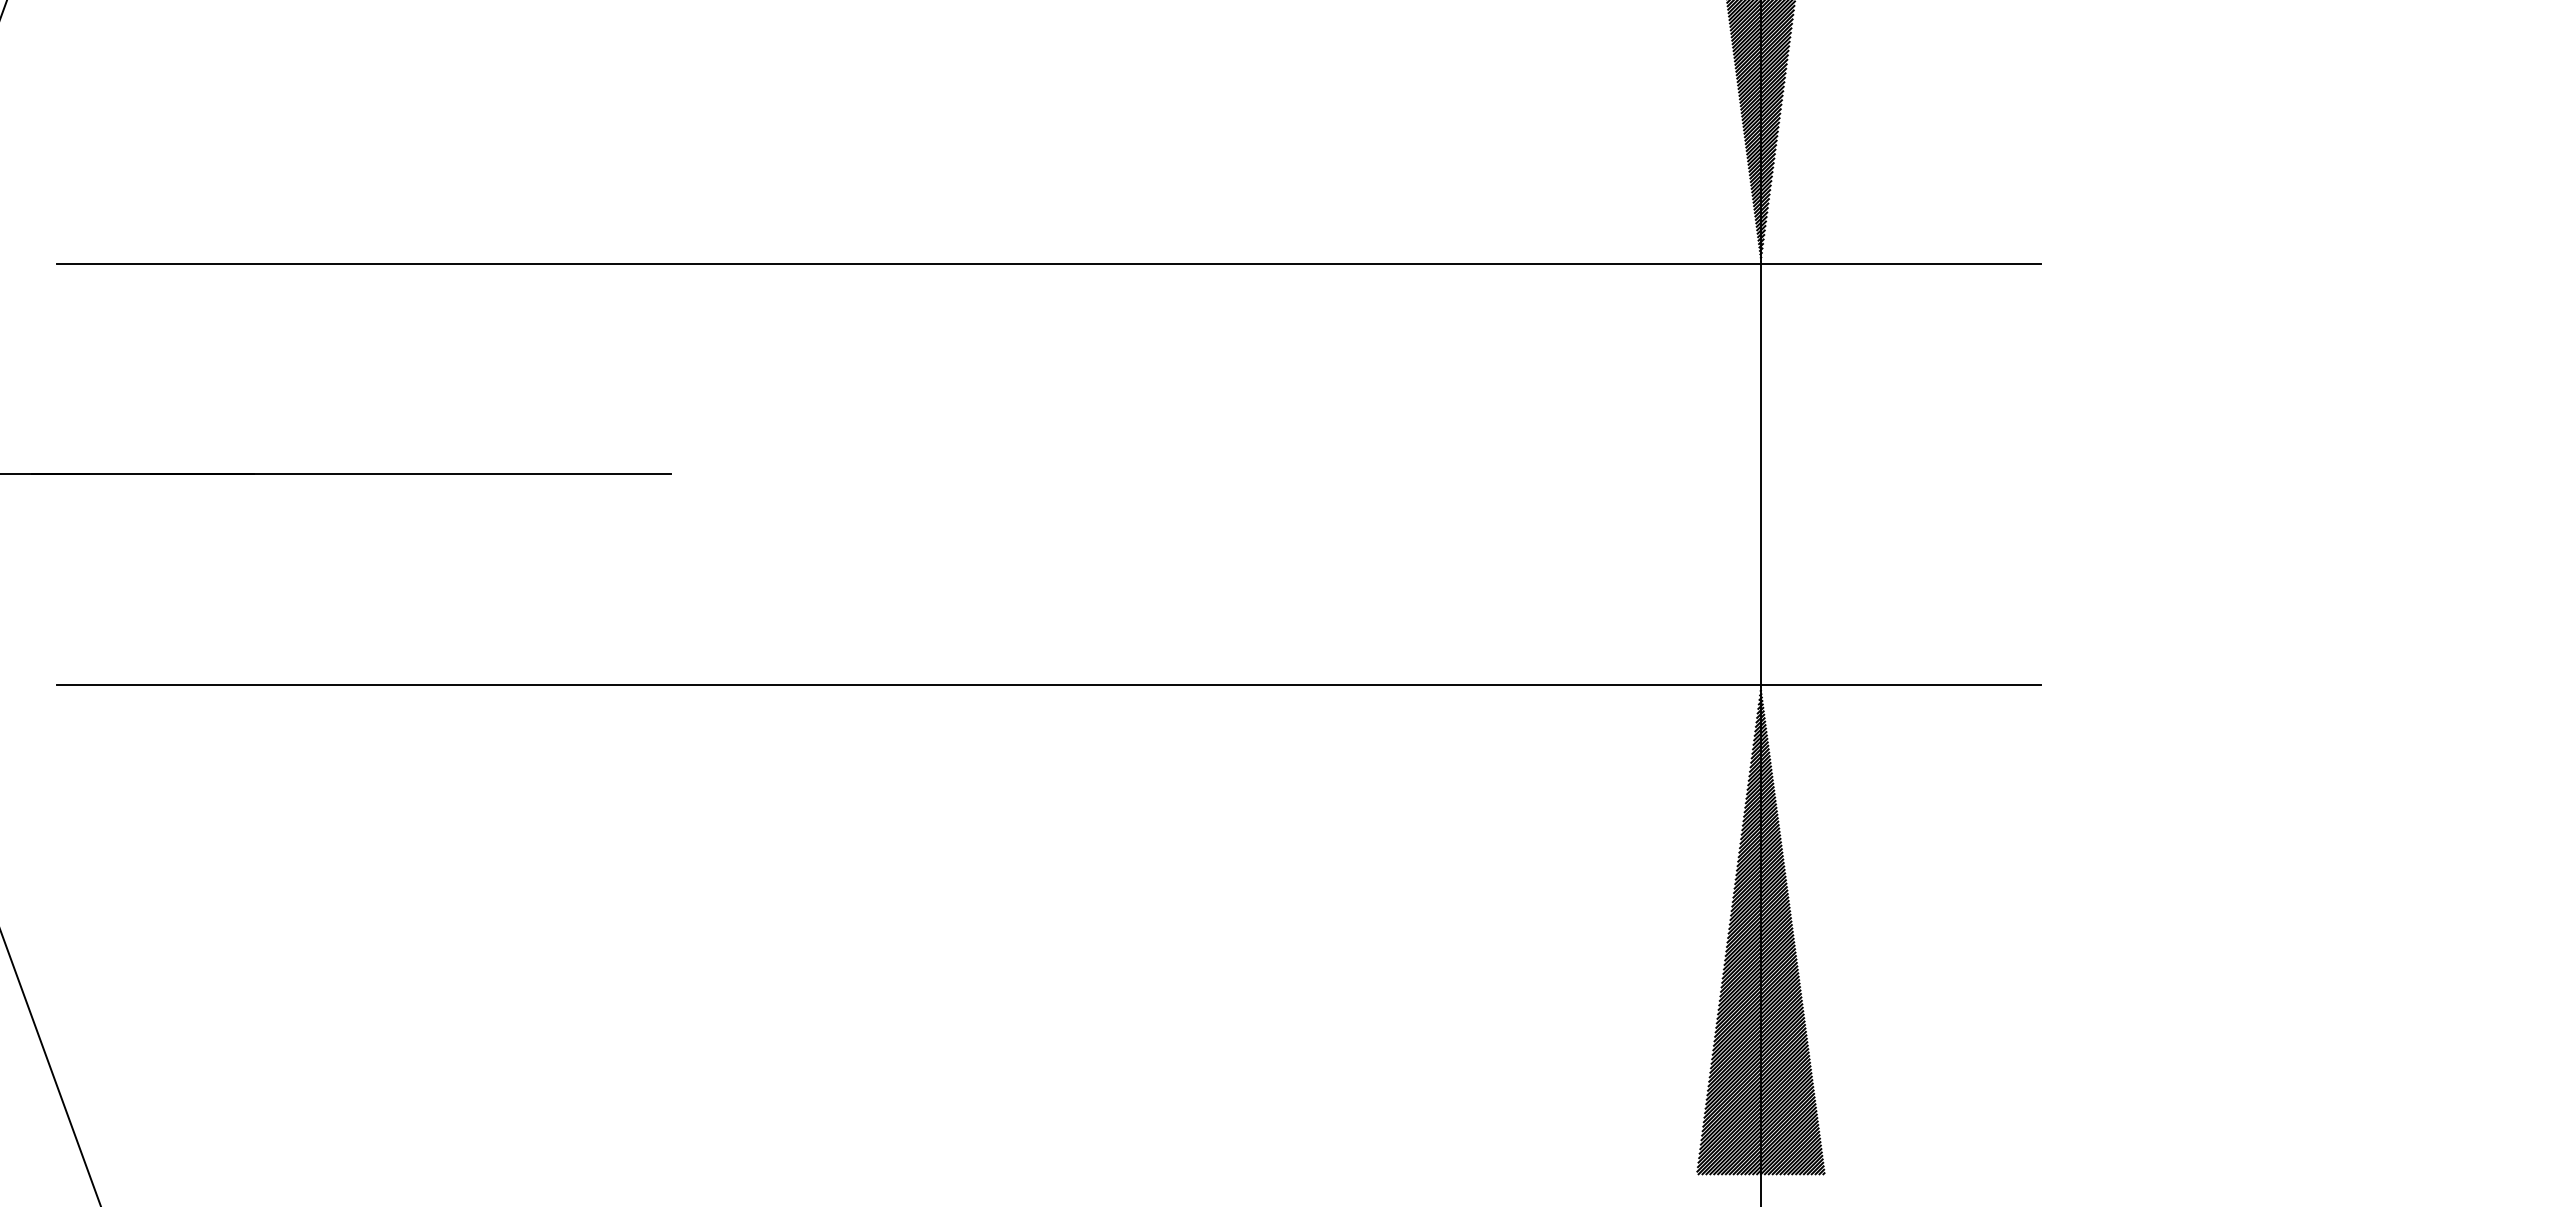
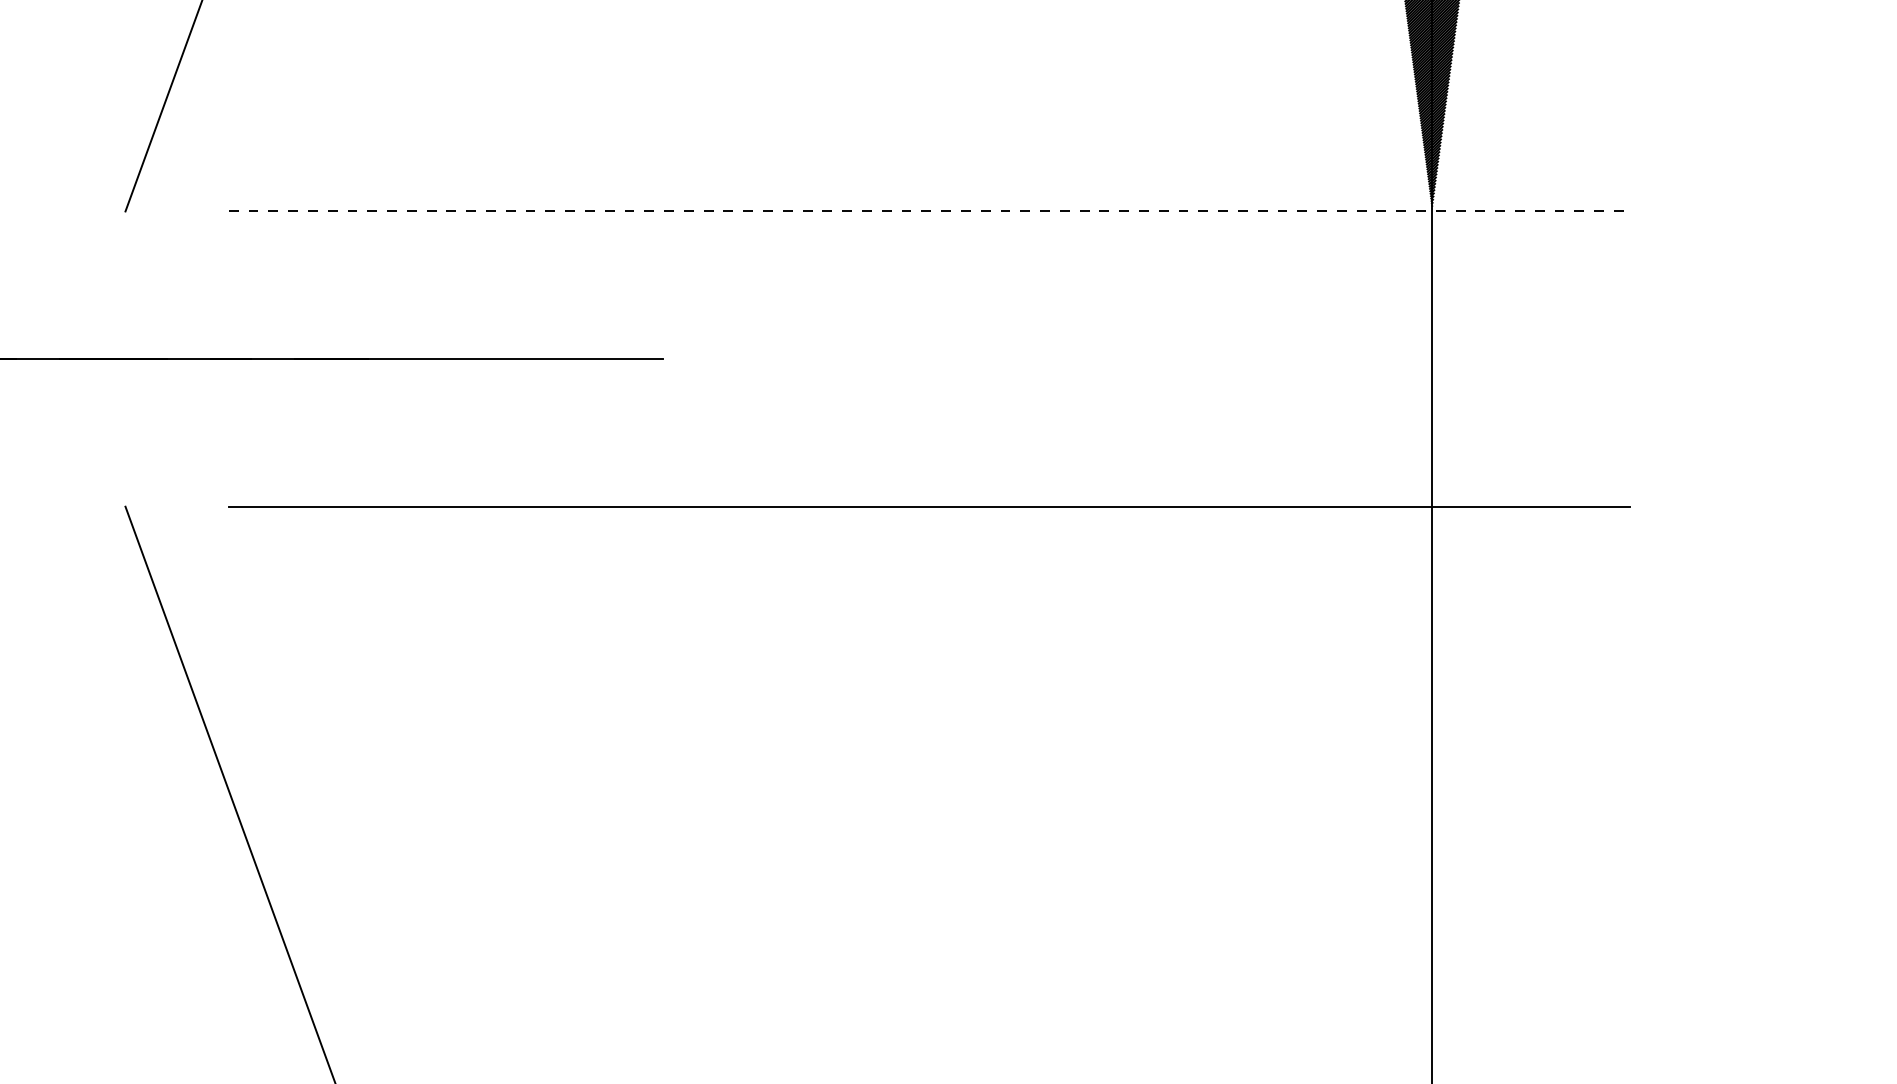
line: (1049, 264) -> (929, 210), solid -> dashed
hatch: (1760, 929) -> (1431, 680), removed

